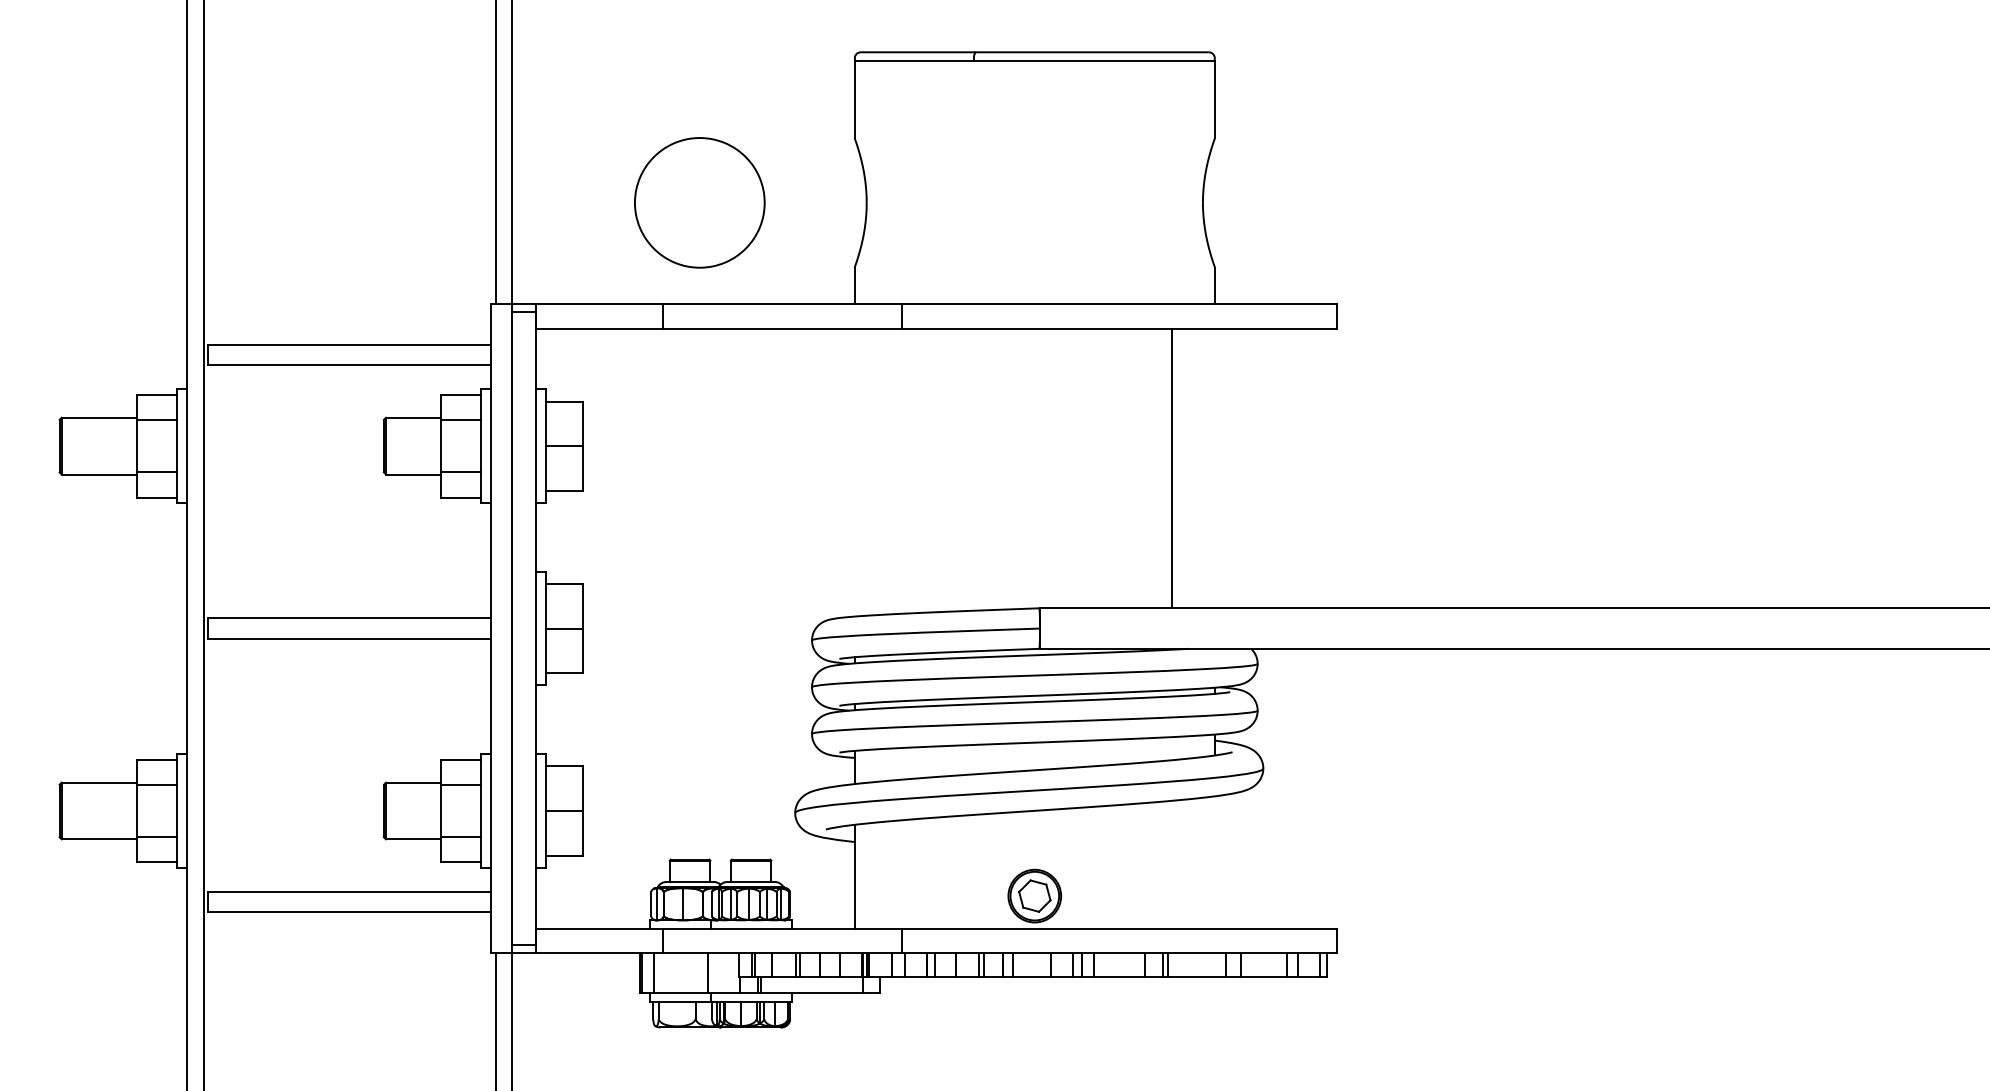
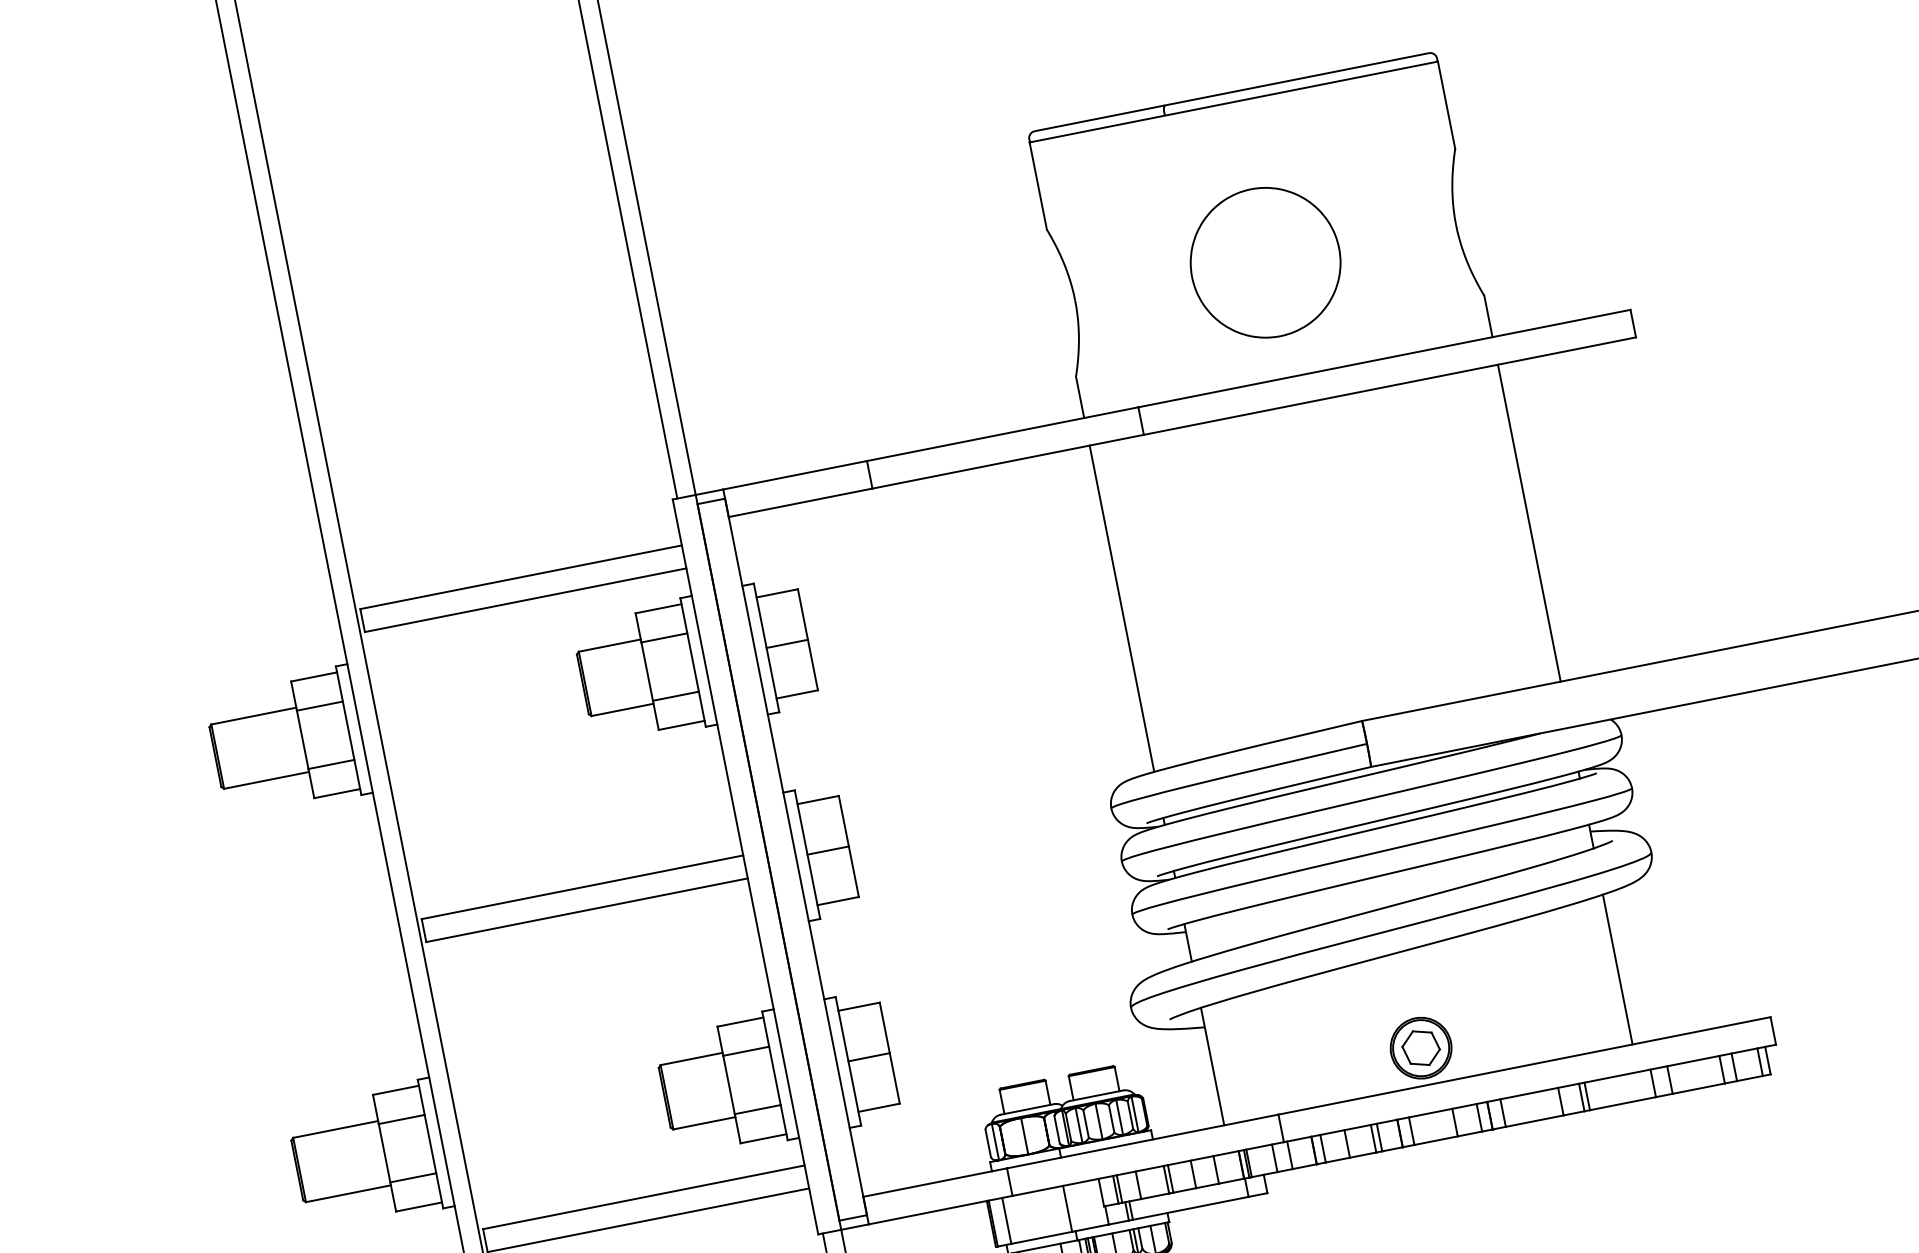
part: (699, 202) -> (1265, 262), moved
line: (1172, 468) -> (1529, 523), moved
line: (854, 472) -> (1121, 608), added
line: (1215, 862) -> (1618, 969), added

